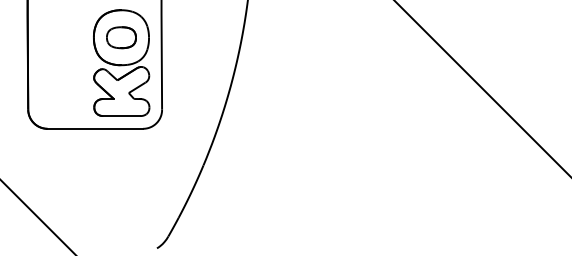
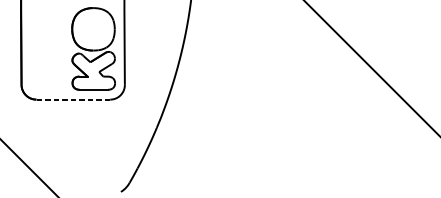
part: (121, 37) -> (93, 29), removed
line: (95, 128) -> (73, 99), solid -> dashed

